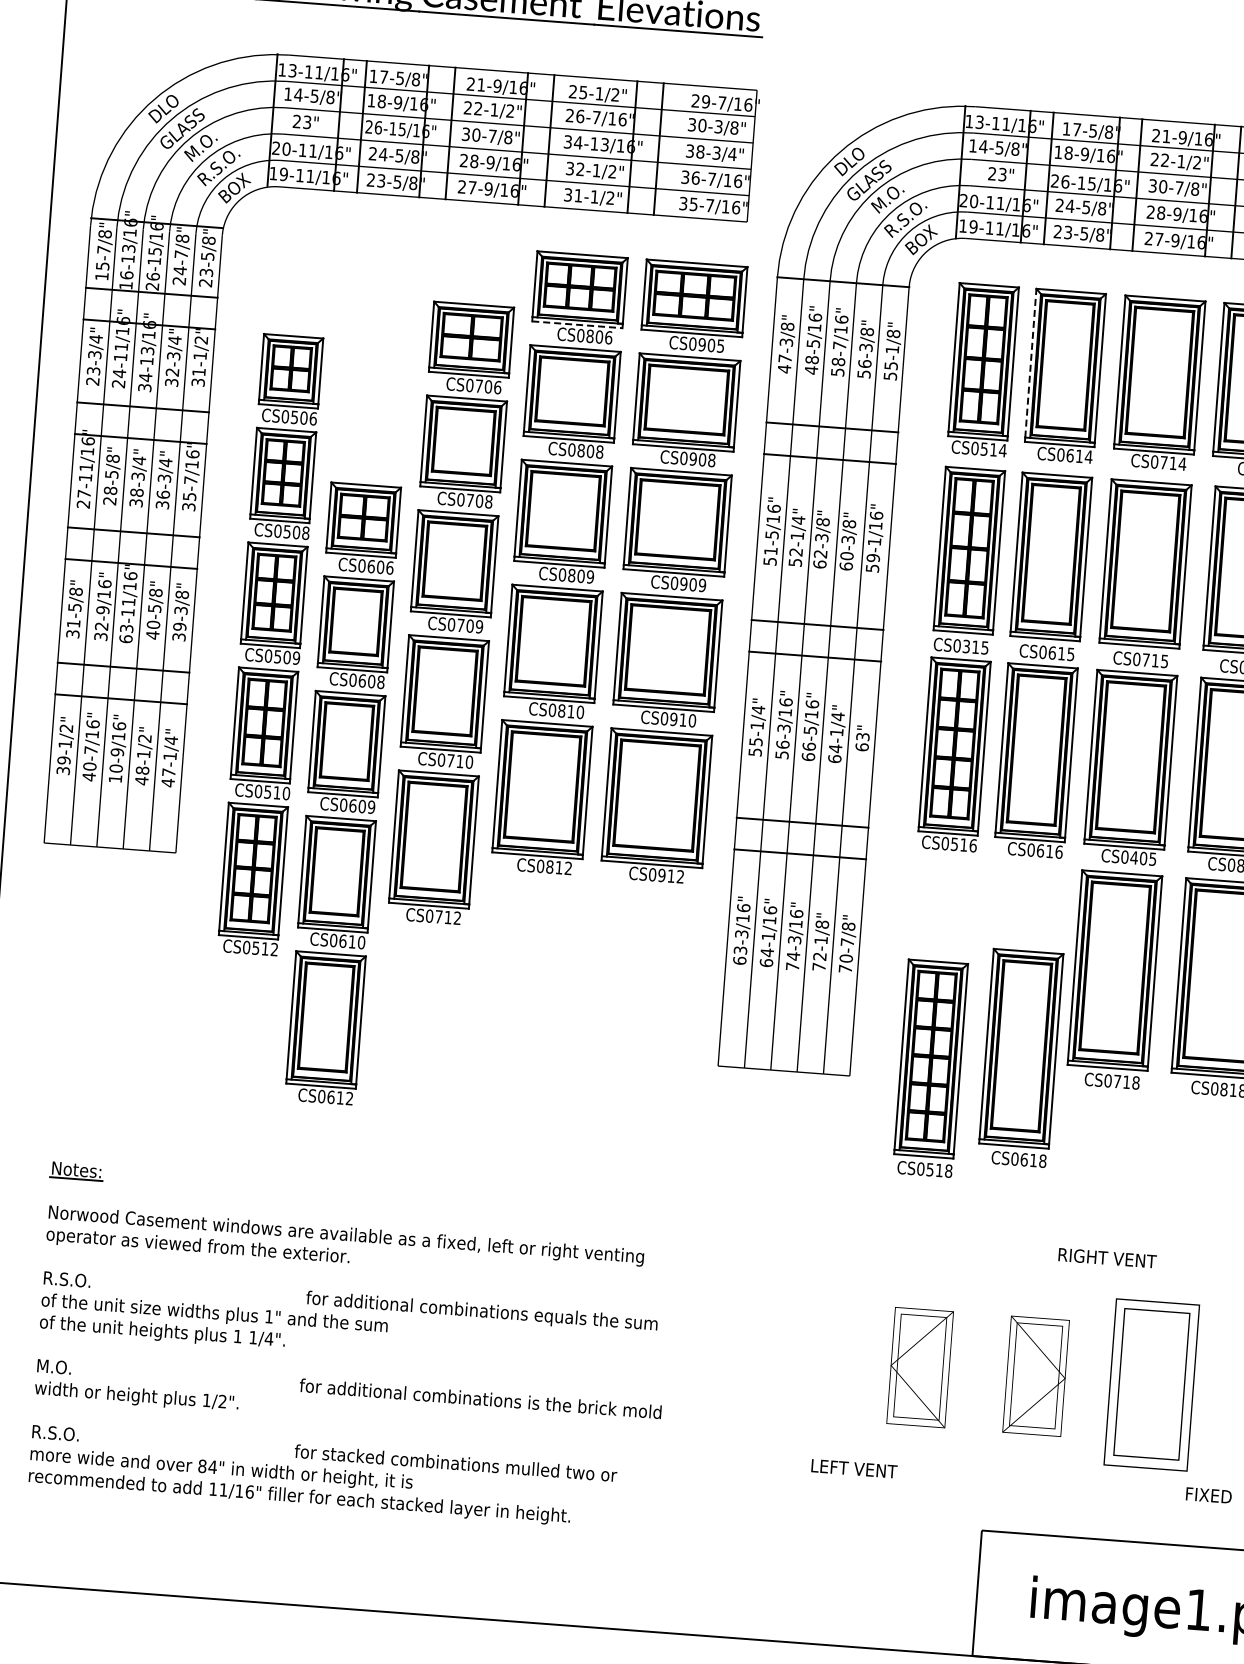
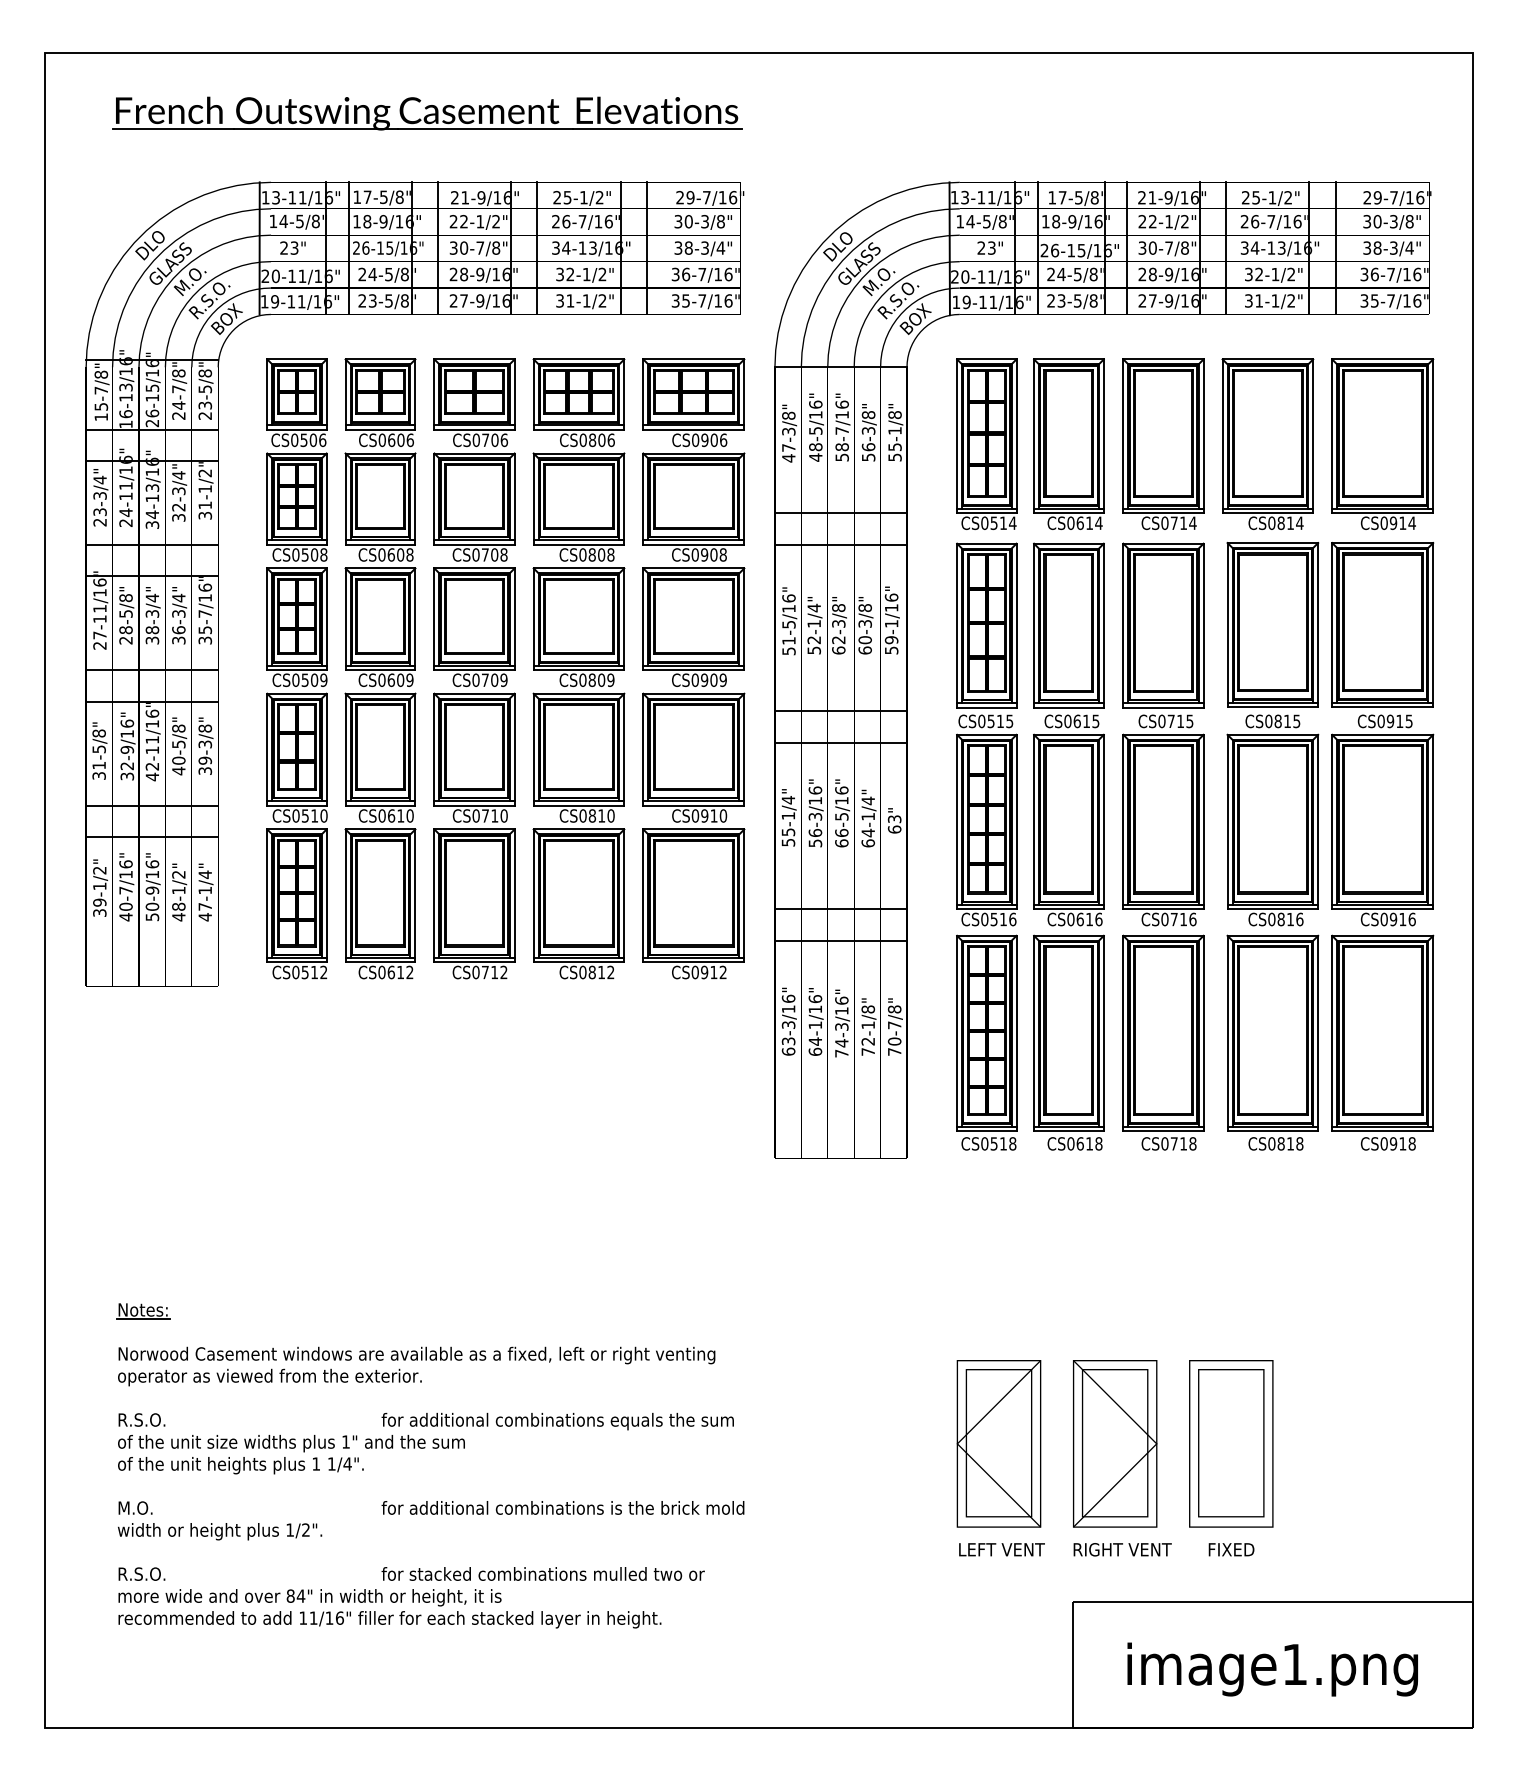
line: (577, 324) -> (579, 429), dashed -> solid
text: (720, 346) -> (723, 440), CS0905 -> CS0906
line: (1031, 363) -> (1034, 434), dashed -> solid
part: (450, 612) -> (474, 668), moved
text: (126, 633) -> (152, 771), 63-11/16" -> 42-11/16"
part: (270, 644) -> (296, 668), moved
text: (966, 645) -> (991, 720), CS0315 -> CS0515
text: (115, 779) -> (152, 917), 10-9/16" -> 50-9/16"
part: (343, 793) -> (380, 668), moved
text: (1143, 858) -> (1183, 919), CS0405 -> CS0716
part: (1020, 1057) -> (1068, 1042), moved
part: (930, 1068) -> (986, 1042), moved
text: (1107, 1257) -> (1122, 1549), moved
part: (919, 1367) -> (998, 1443), size x1.43
part: (1036, 1375) -> (1115, 1443), size x1.43
text: (853, 1468) -> (1001, 1549), moved
text: (1208, 1495) -> (1231, 1549), moved

